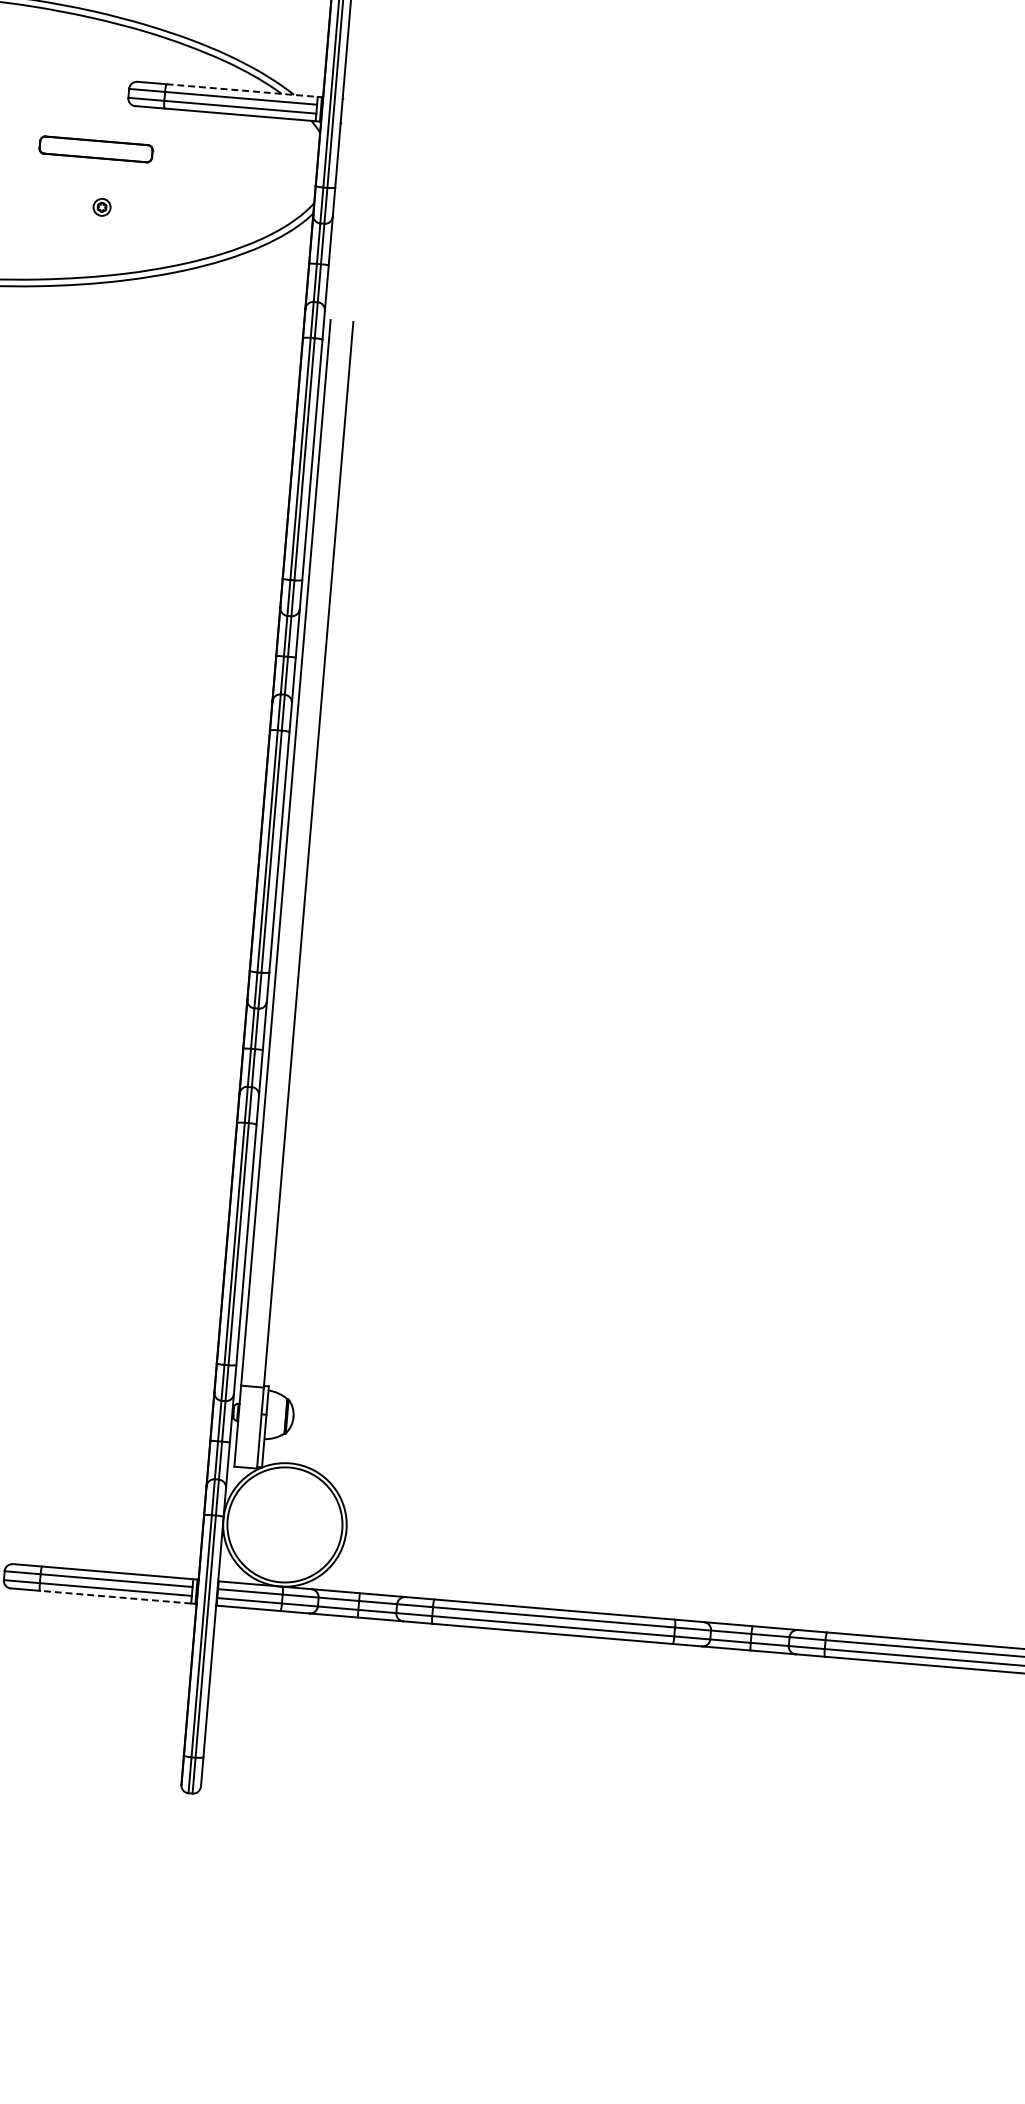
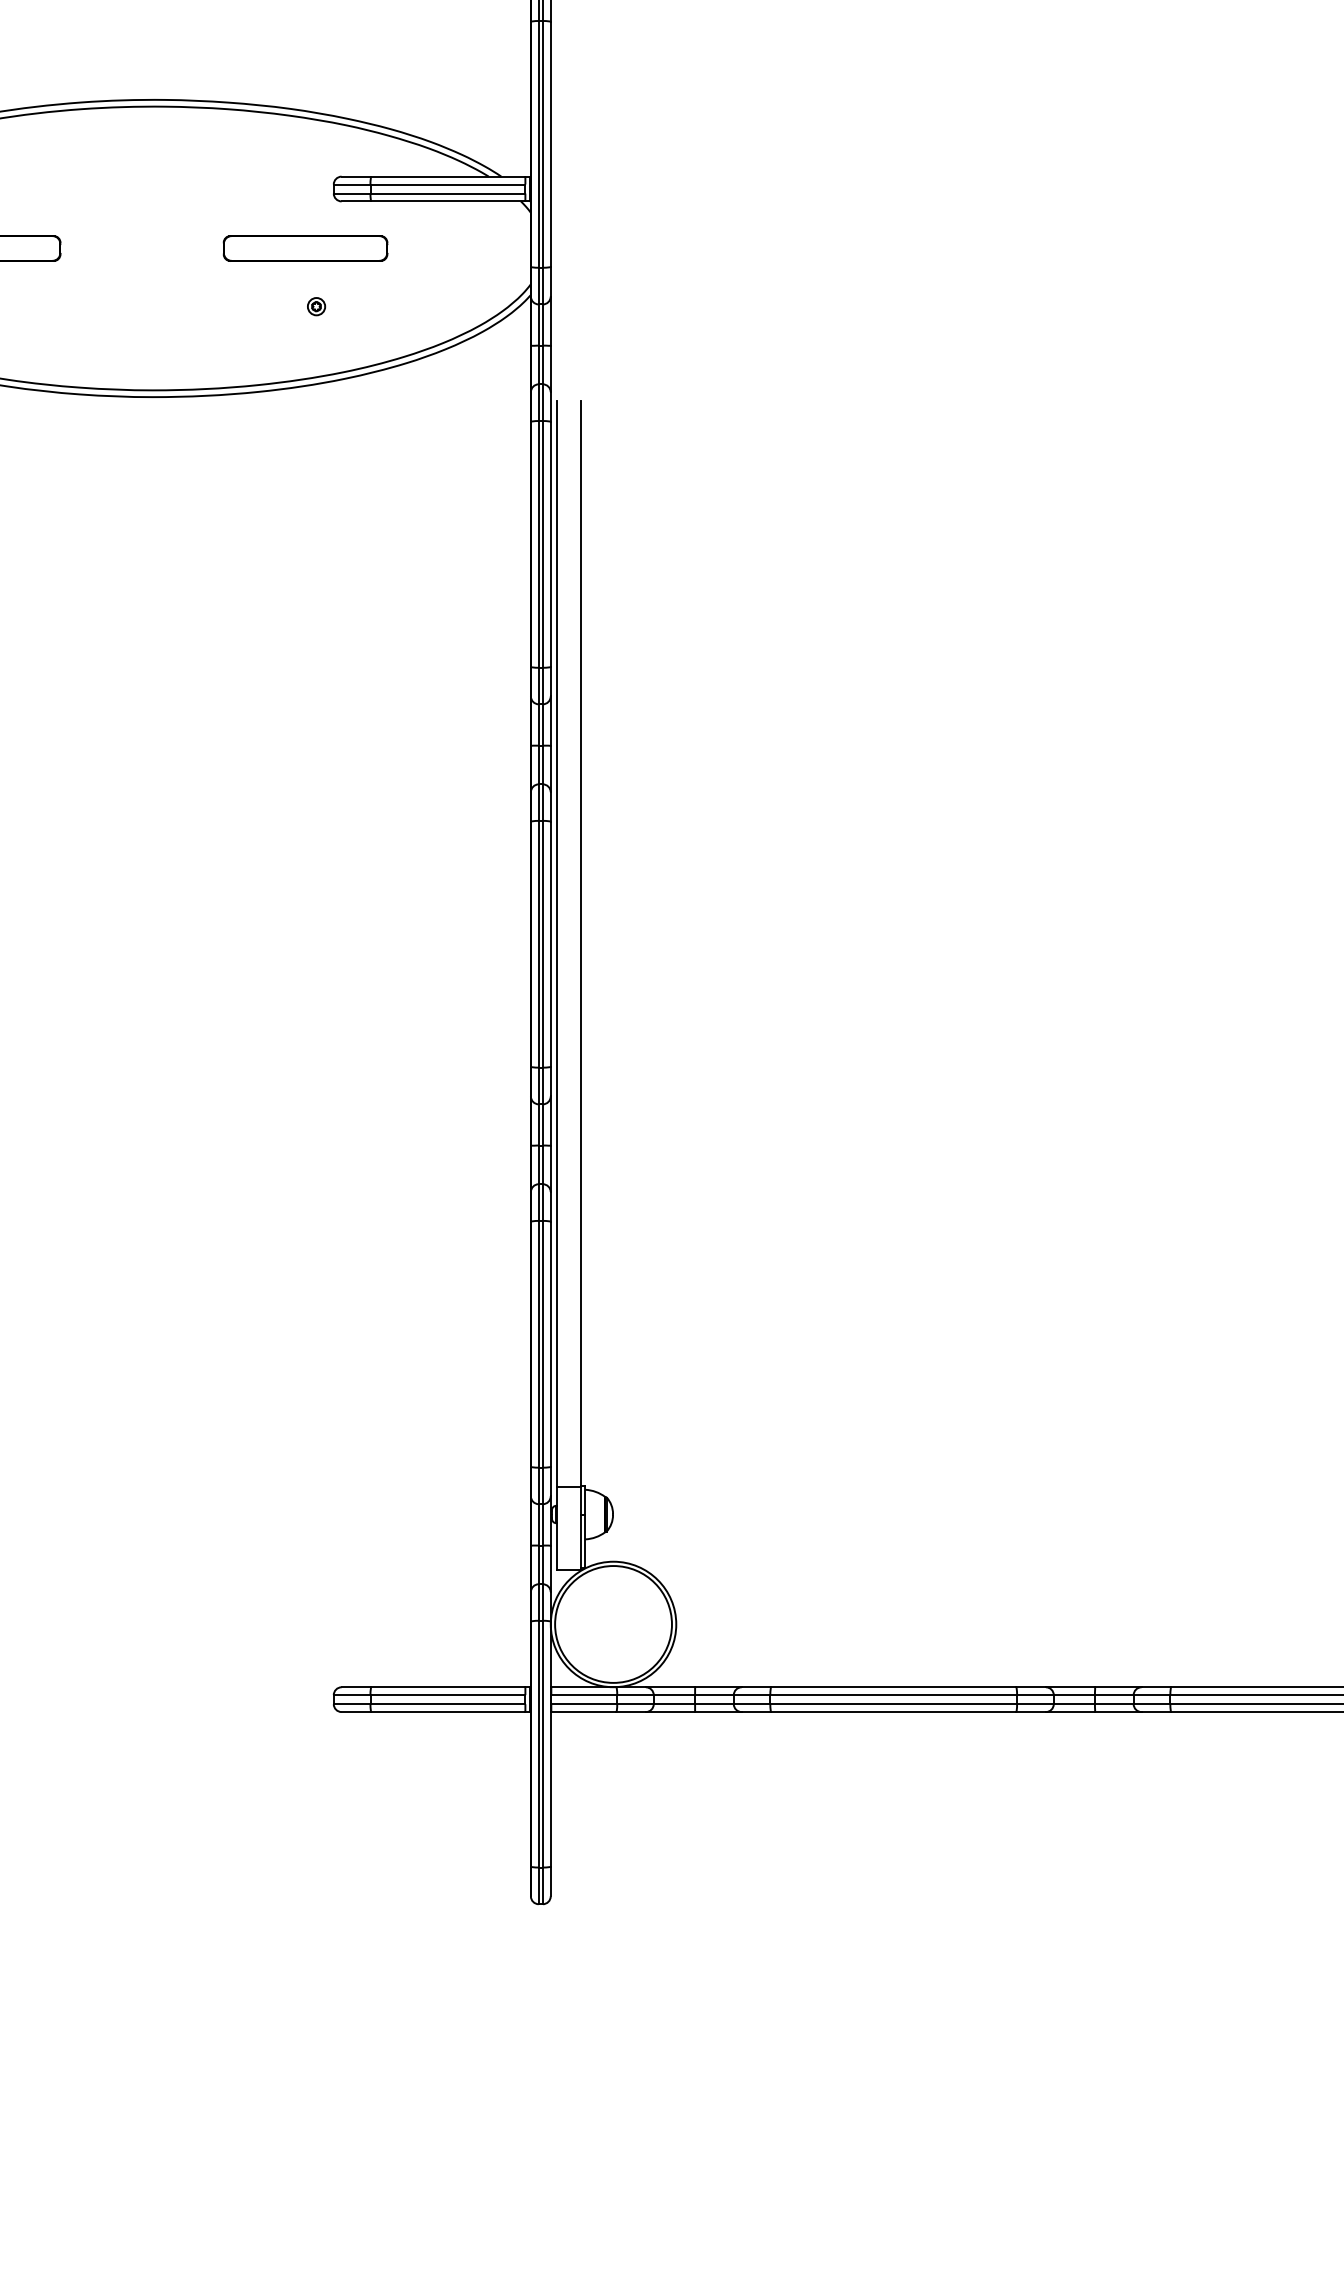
line: (242, 90) -> (448, 176), dashed -> solid
part: (96, 149) -> (305, 248), size x1.43
line: (114, 1596) -> (447, 1711), dashed -> solid

